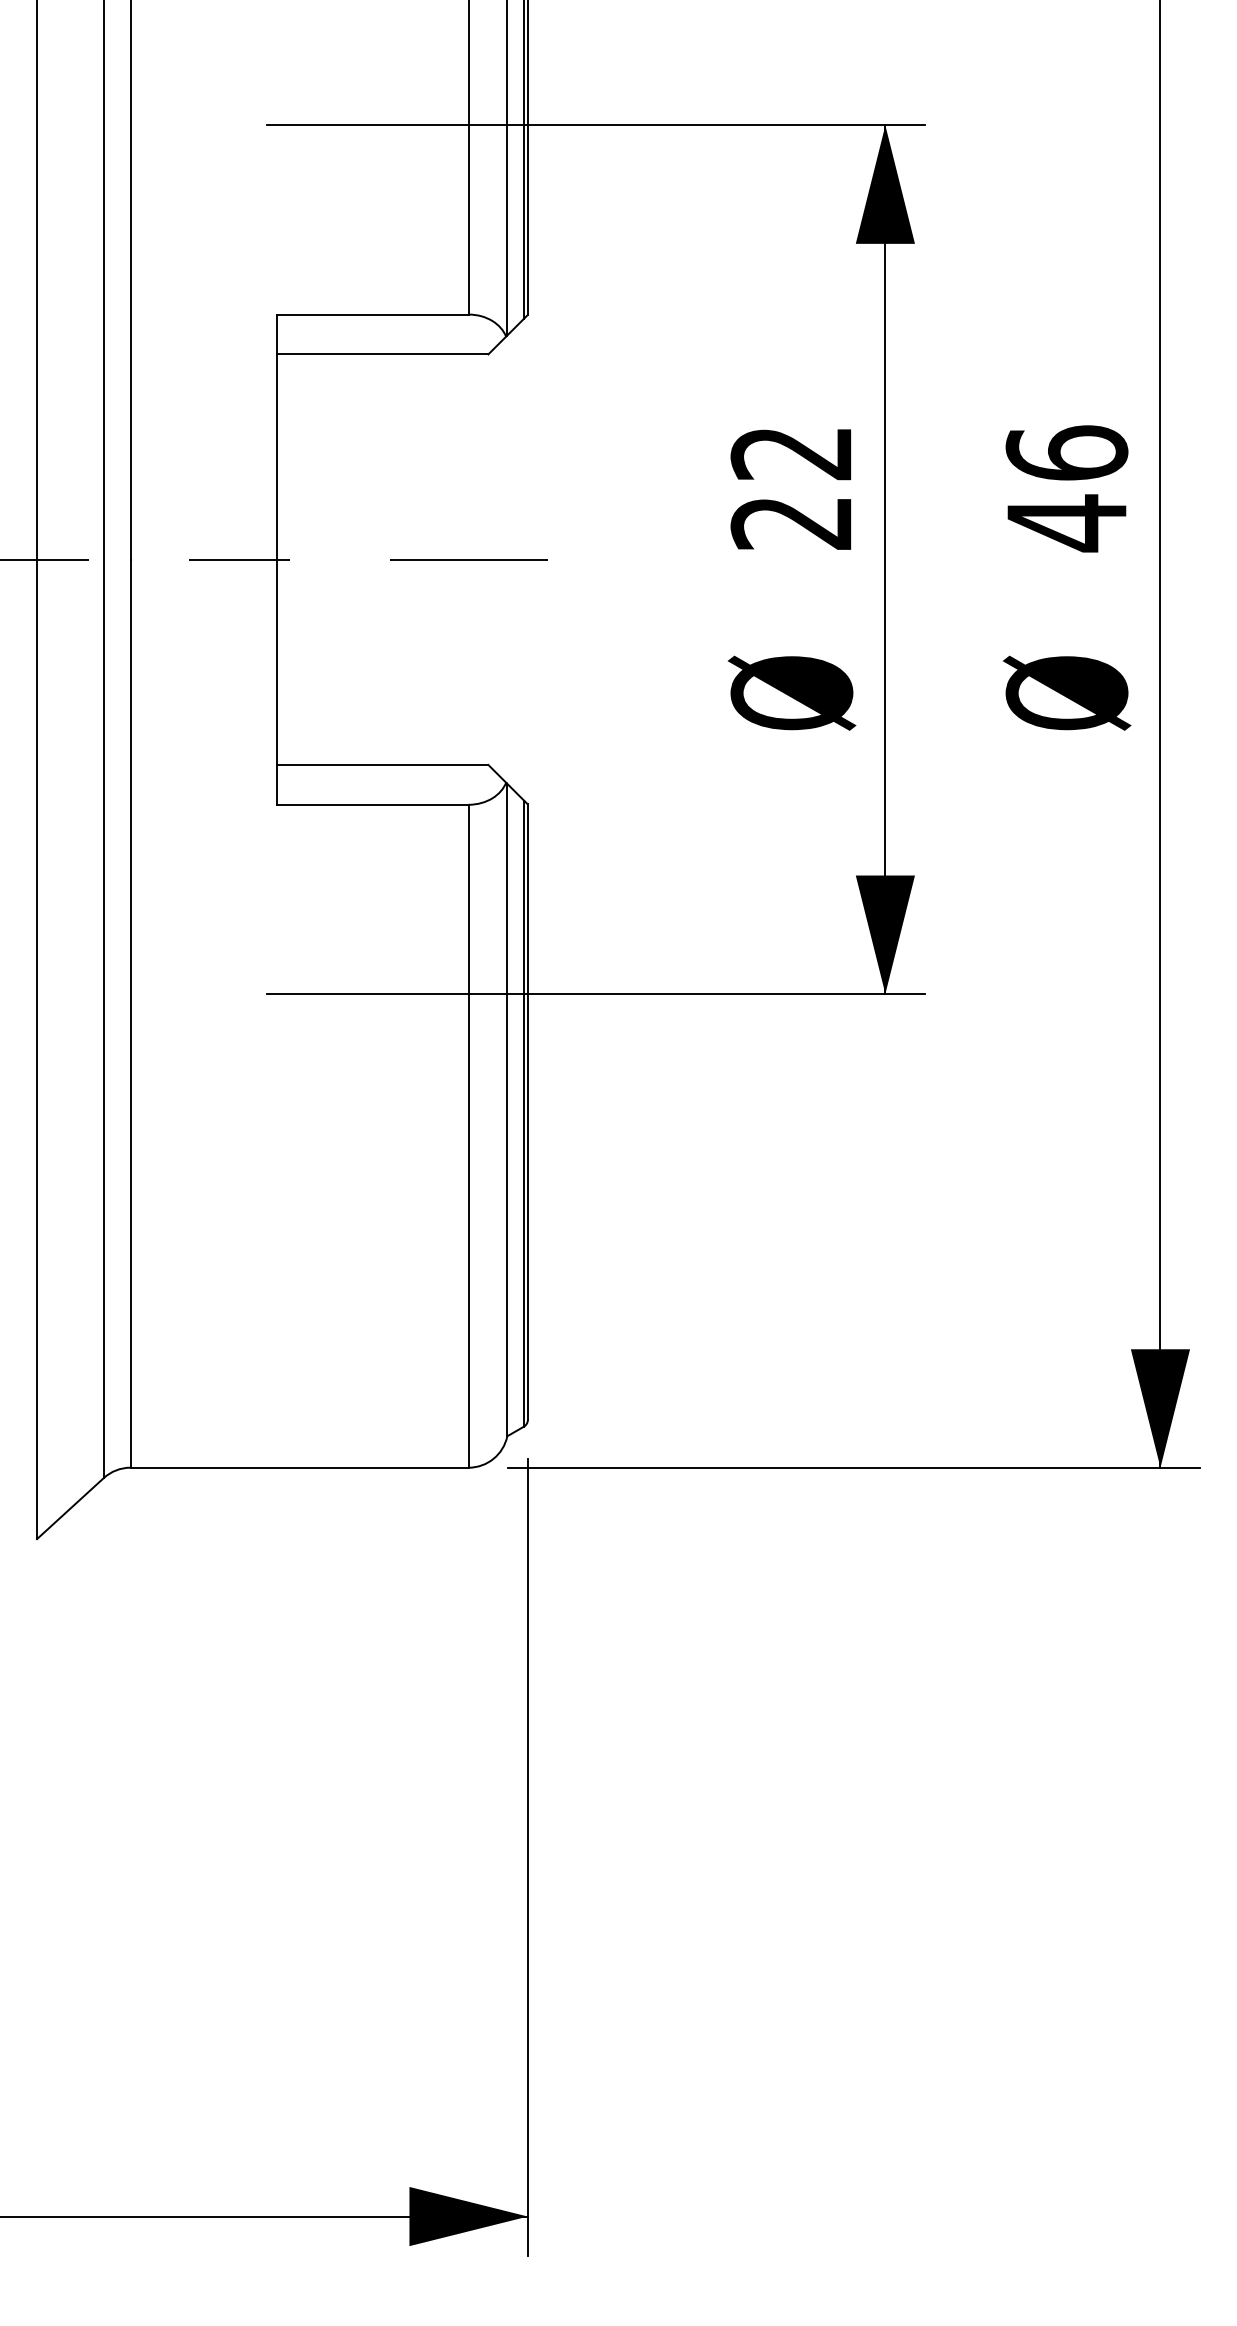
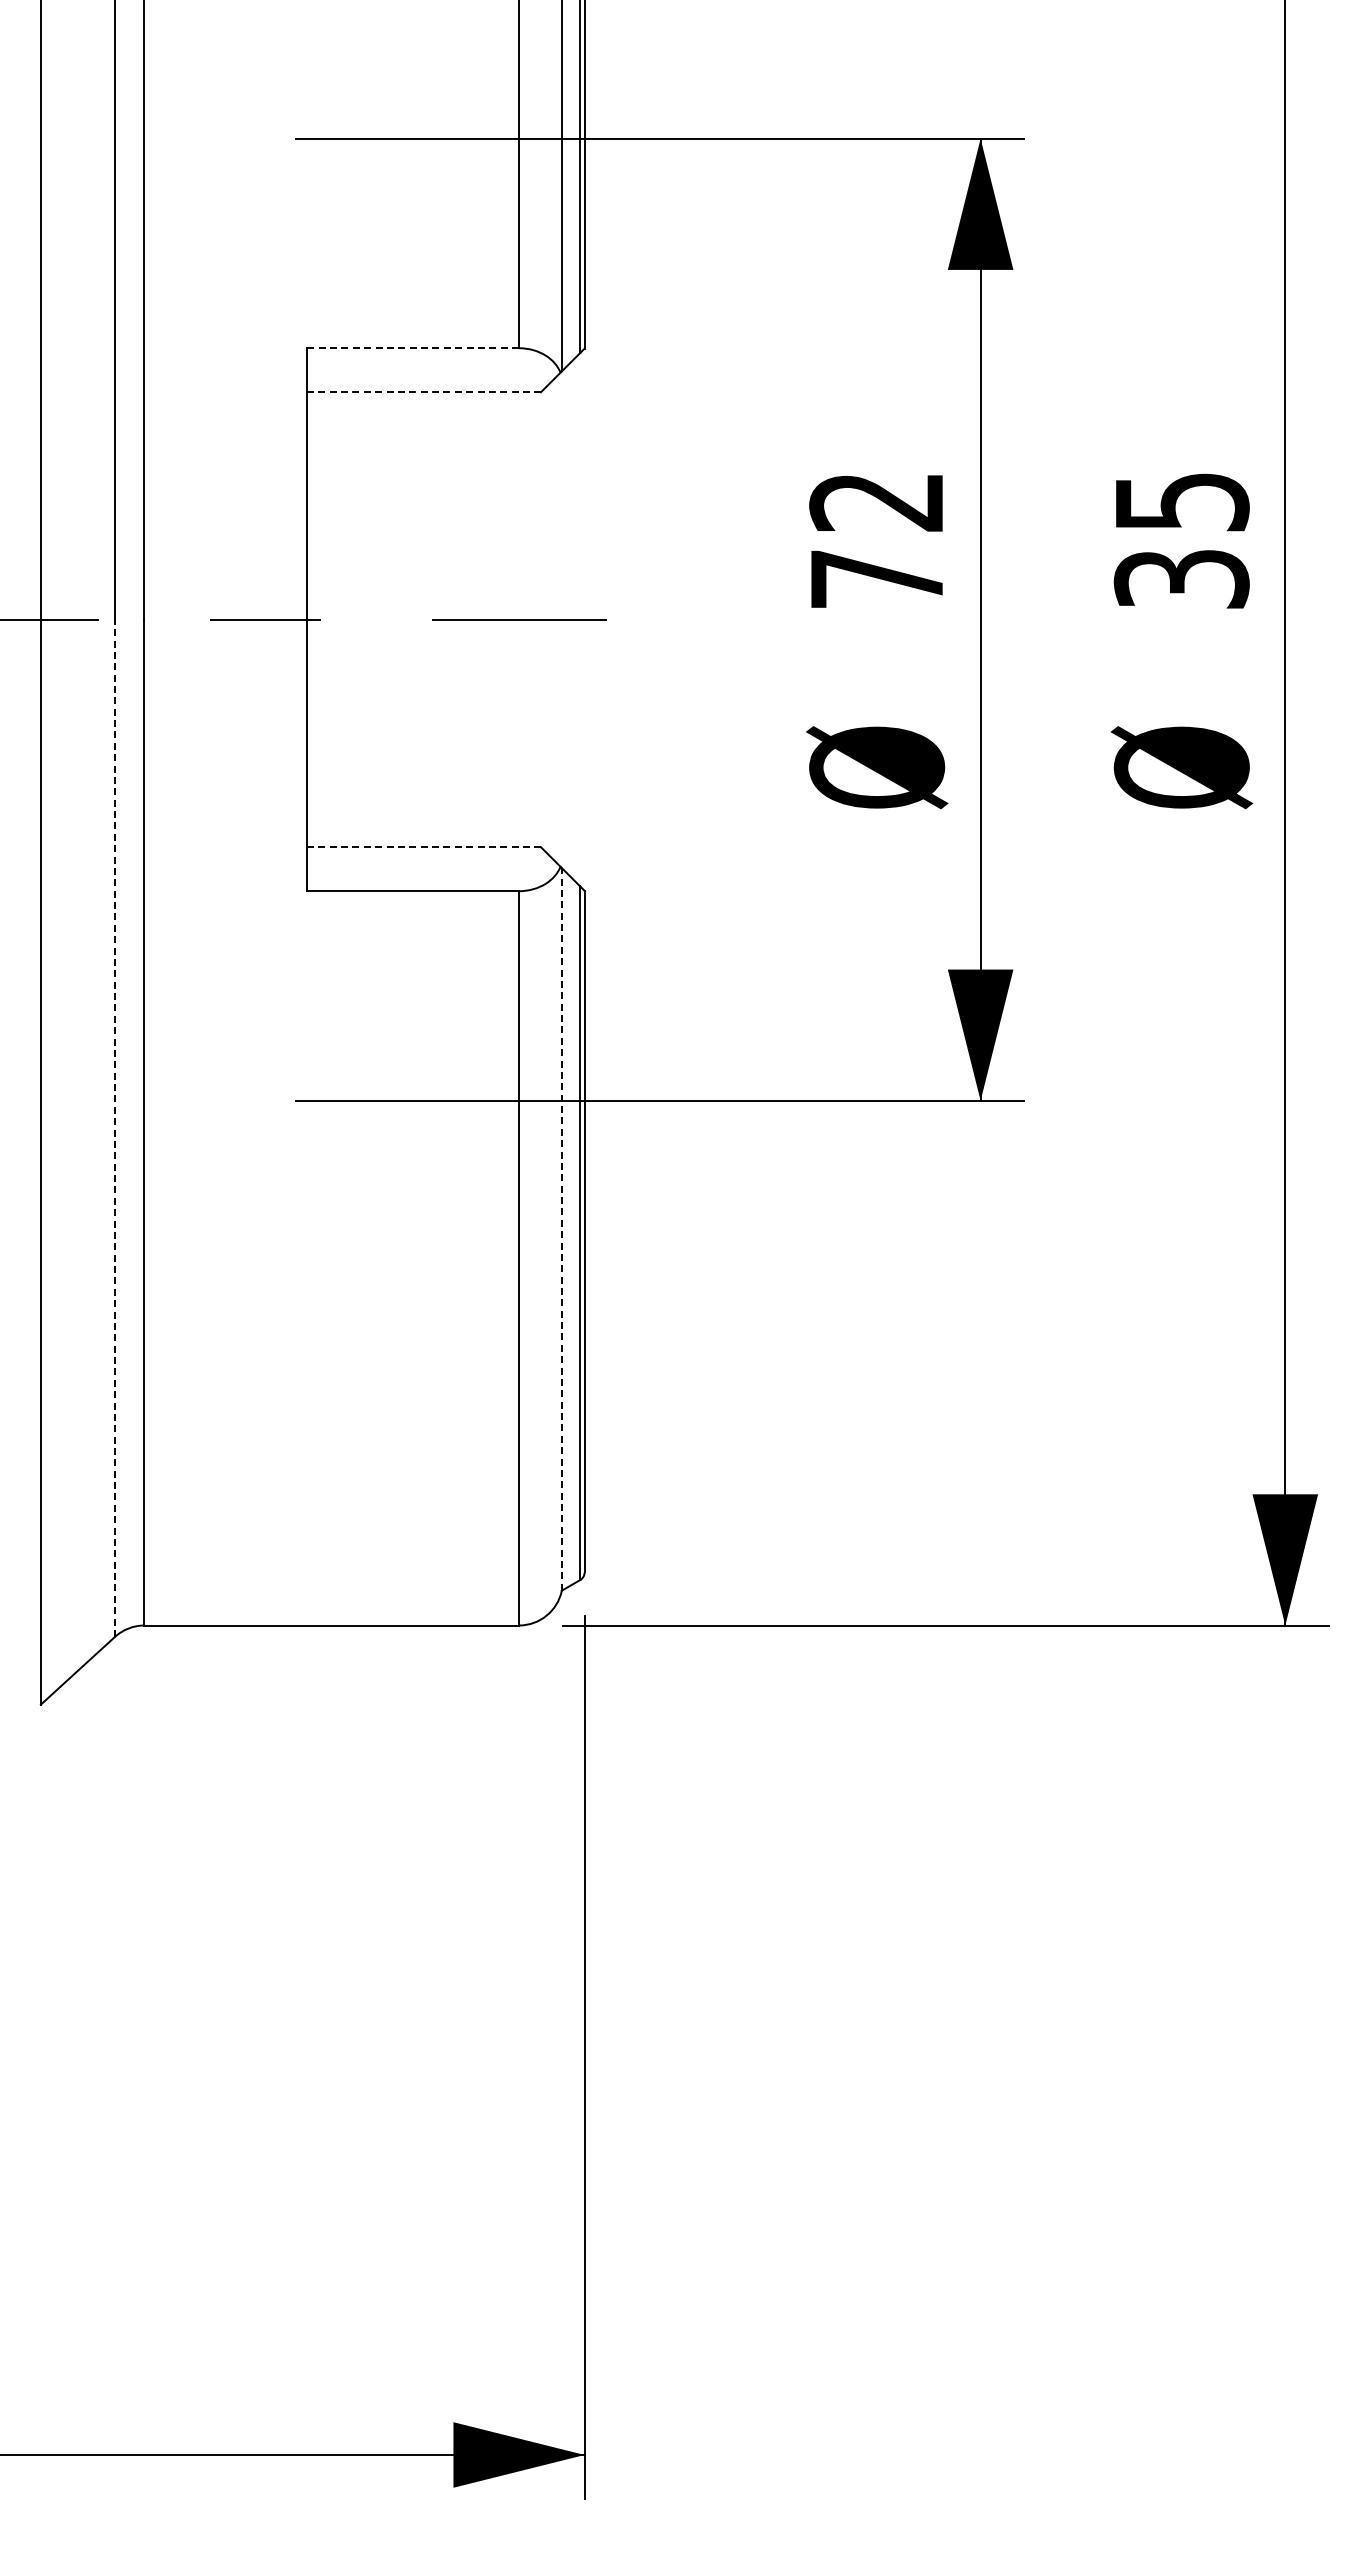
line: (372, 314) -> (412, 348), solid -> dashed
line: (382, 354) -> (423, 392), solid -> dashed
text: (1066, 488) -> (1181, 540), 46 -> 35
text: (790, 523) -> (875, 579), 22 -> 72
line: (382, 765) -> (423, 847), solid -> dashed
line: (103, 1019) -> (114, 1128), solid -> dashed
line: (507, 1109) -> (561, 1228), solid -> dashed

